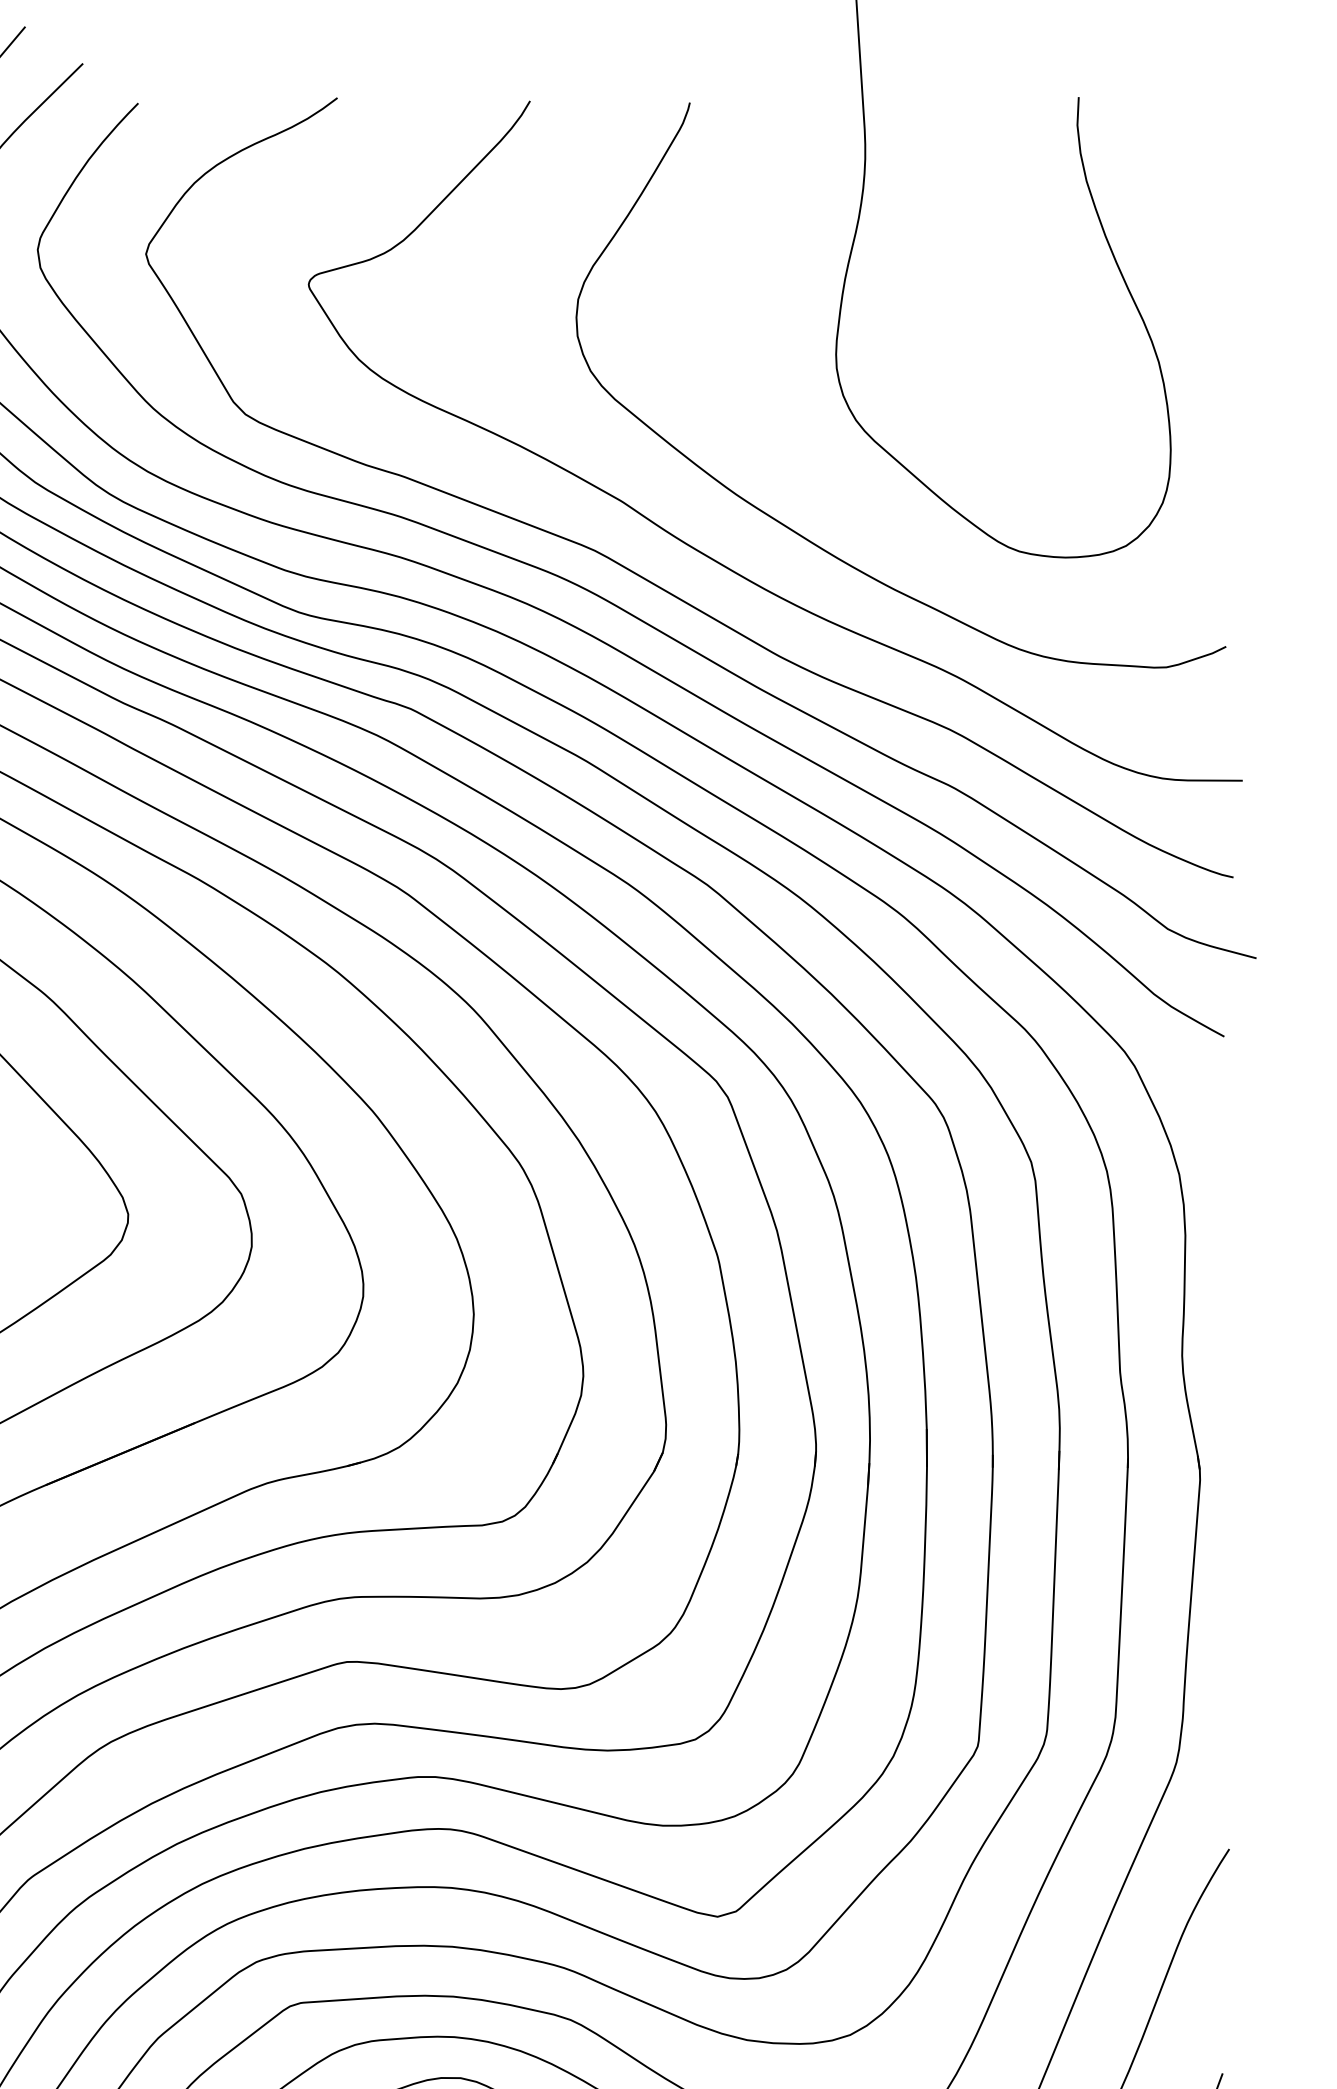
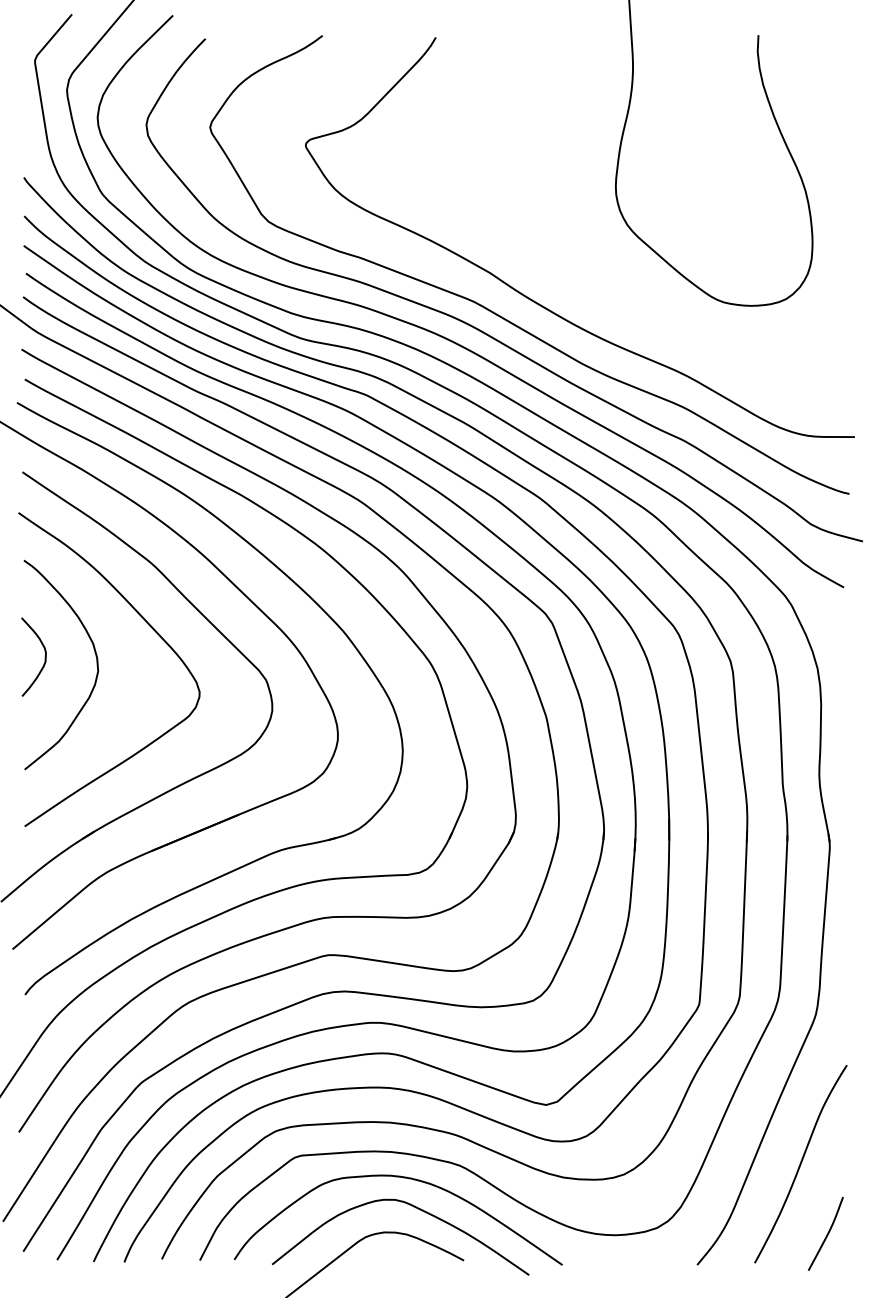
curve: (803, 534) -> (596, 292), removed

